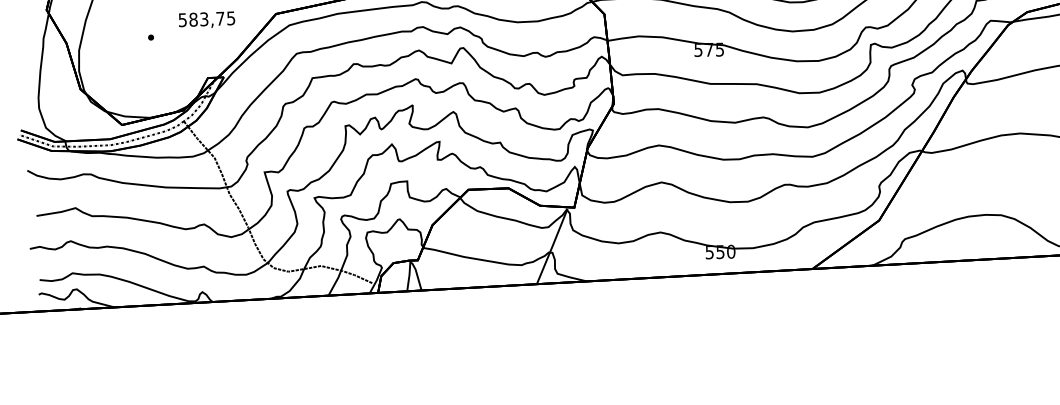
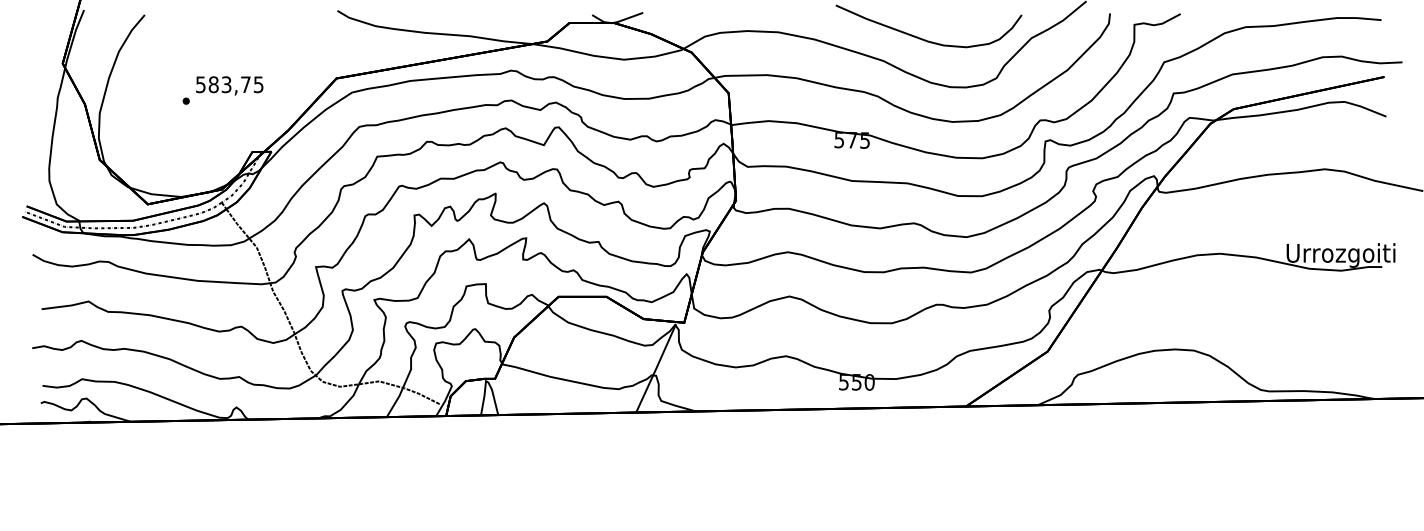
text: (206, 19) -> (229, 85), moved

